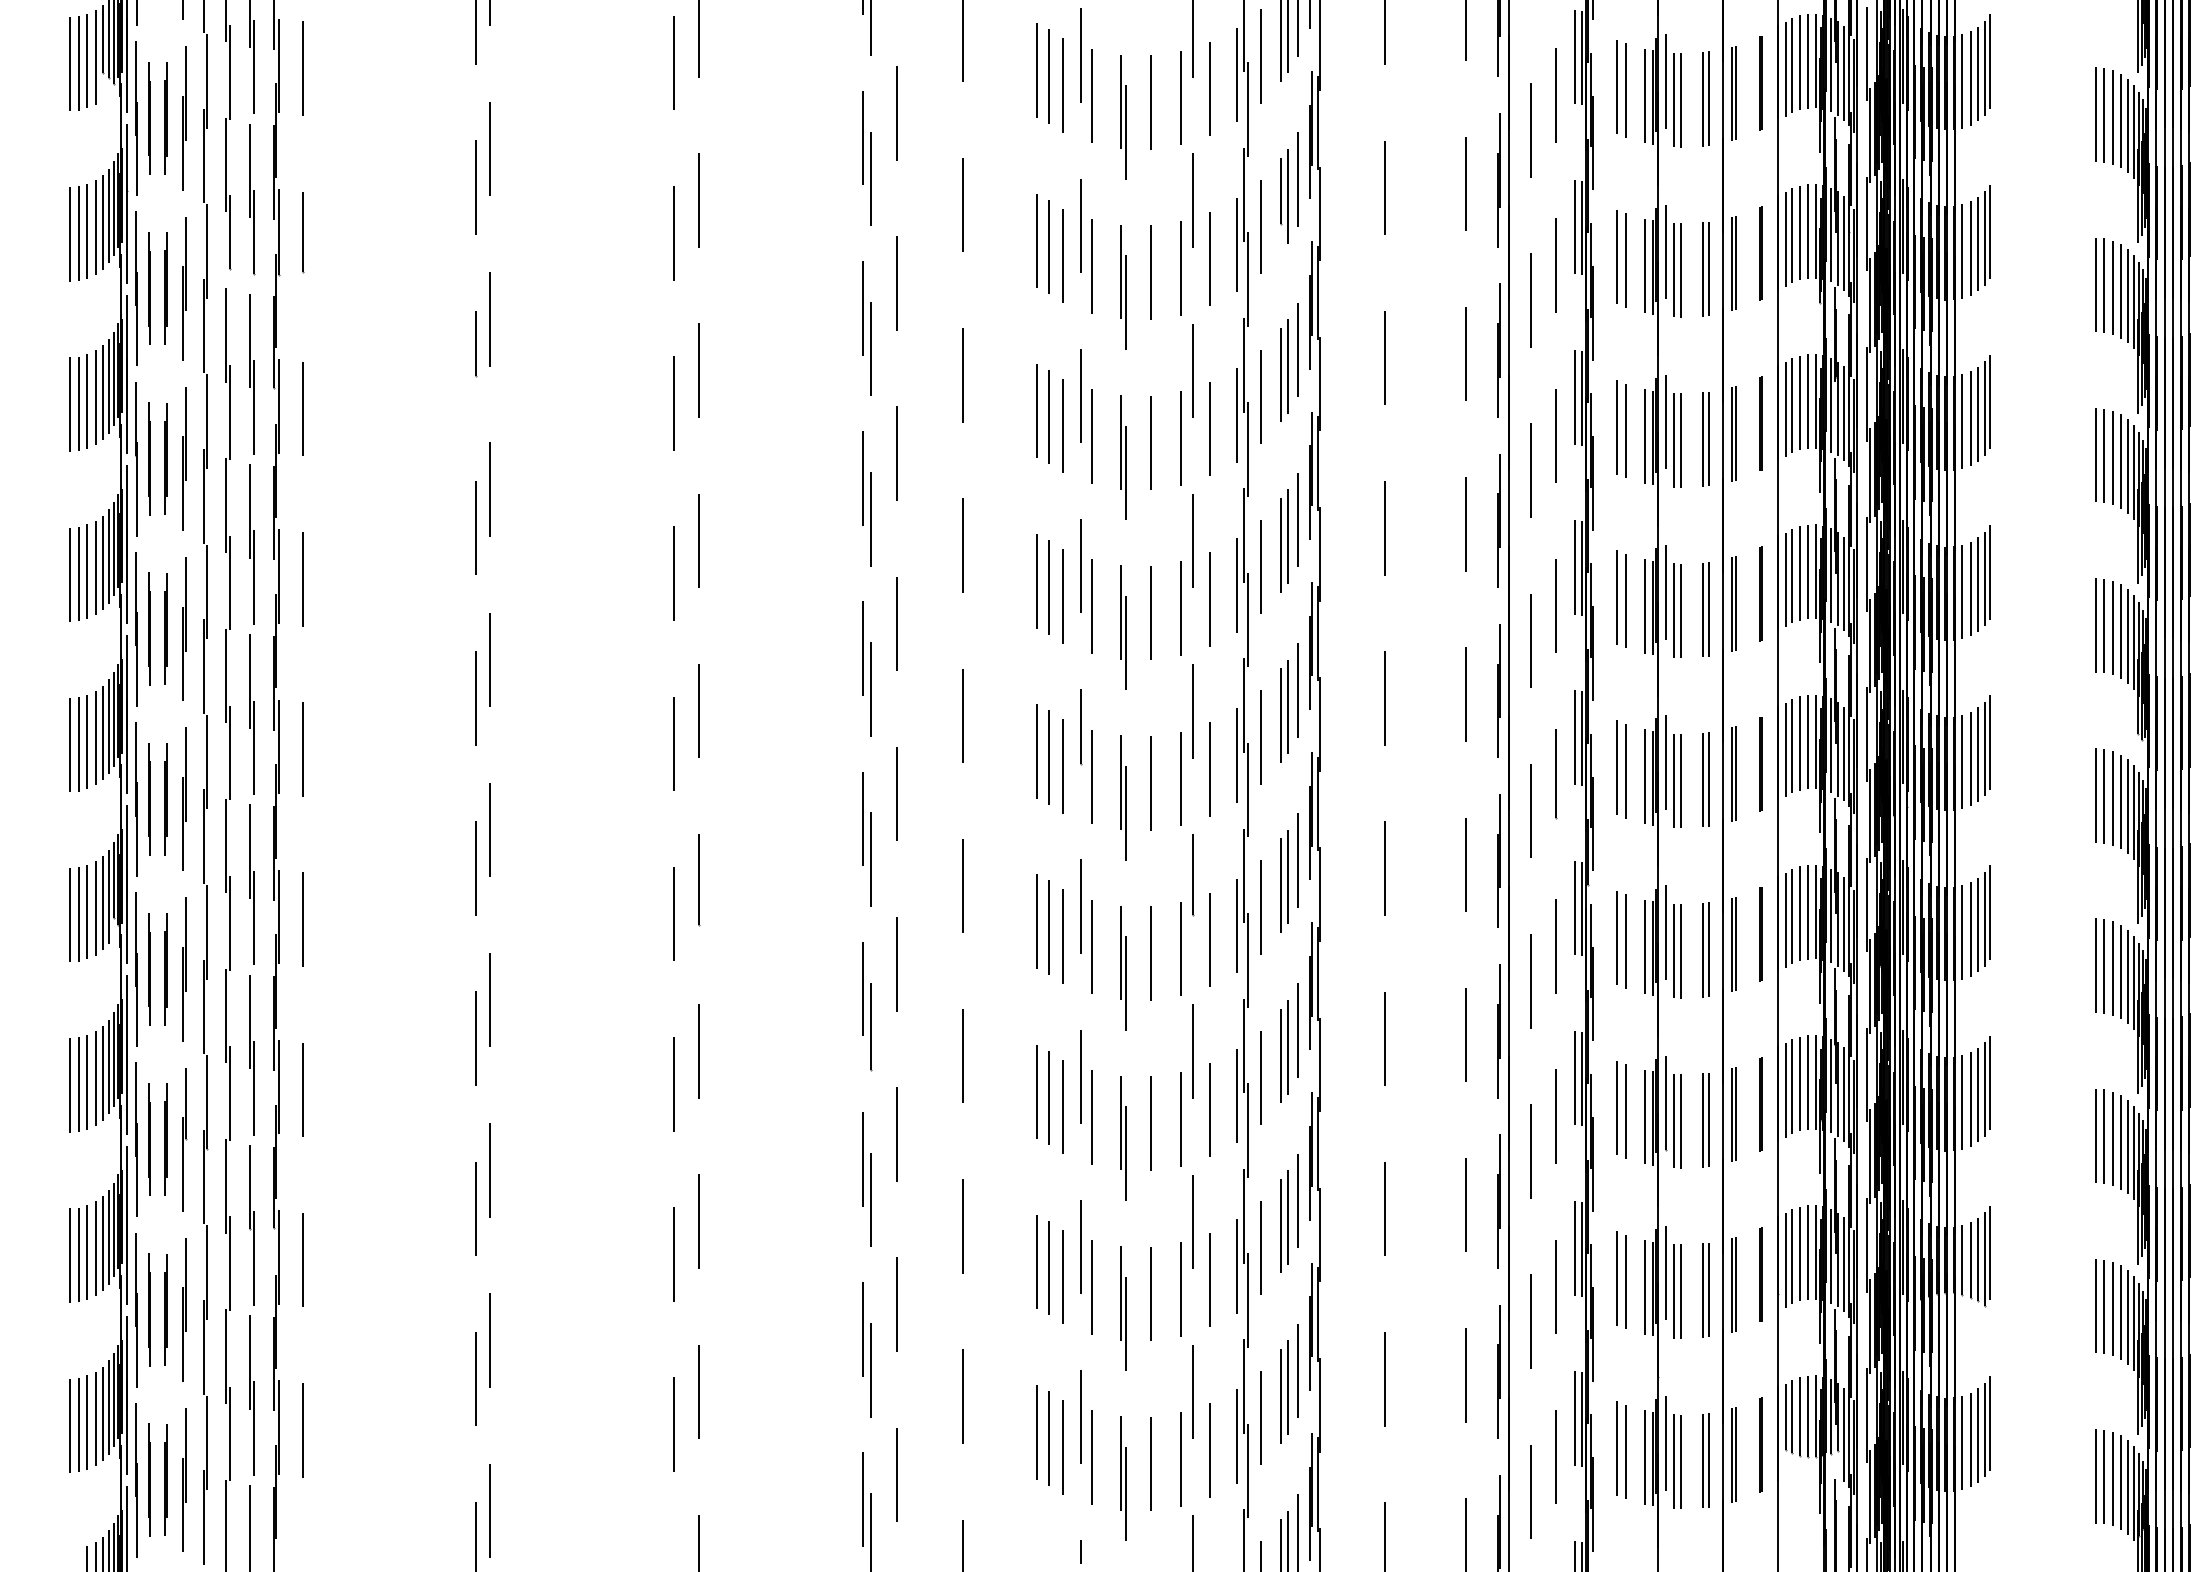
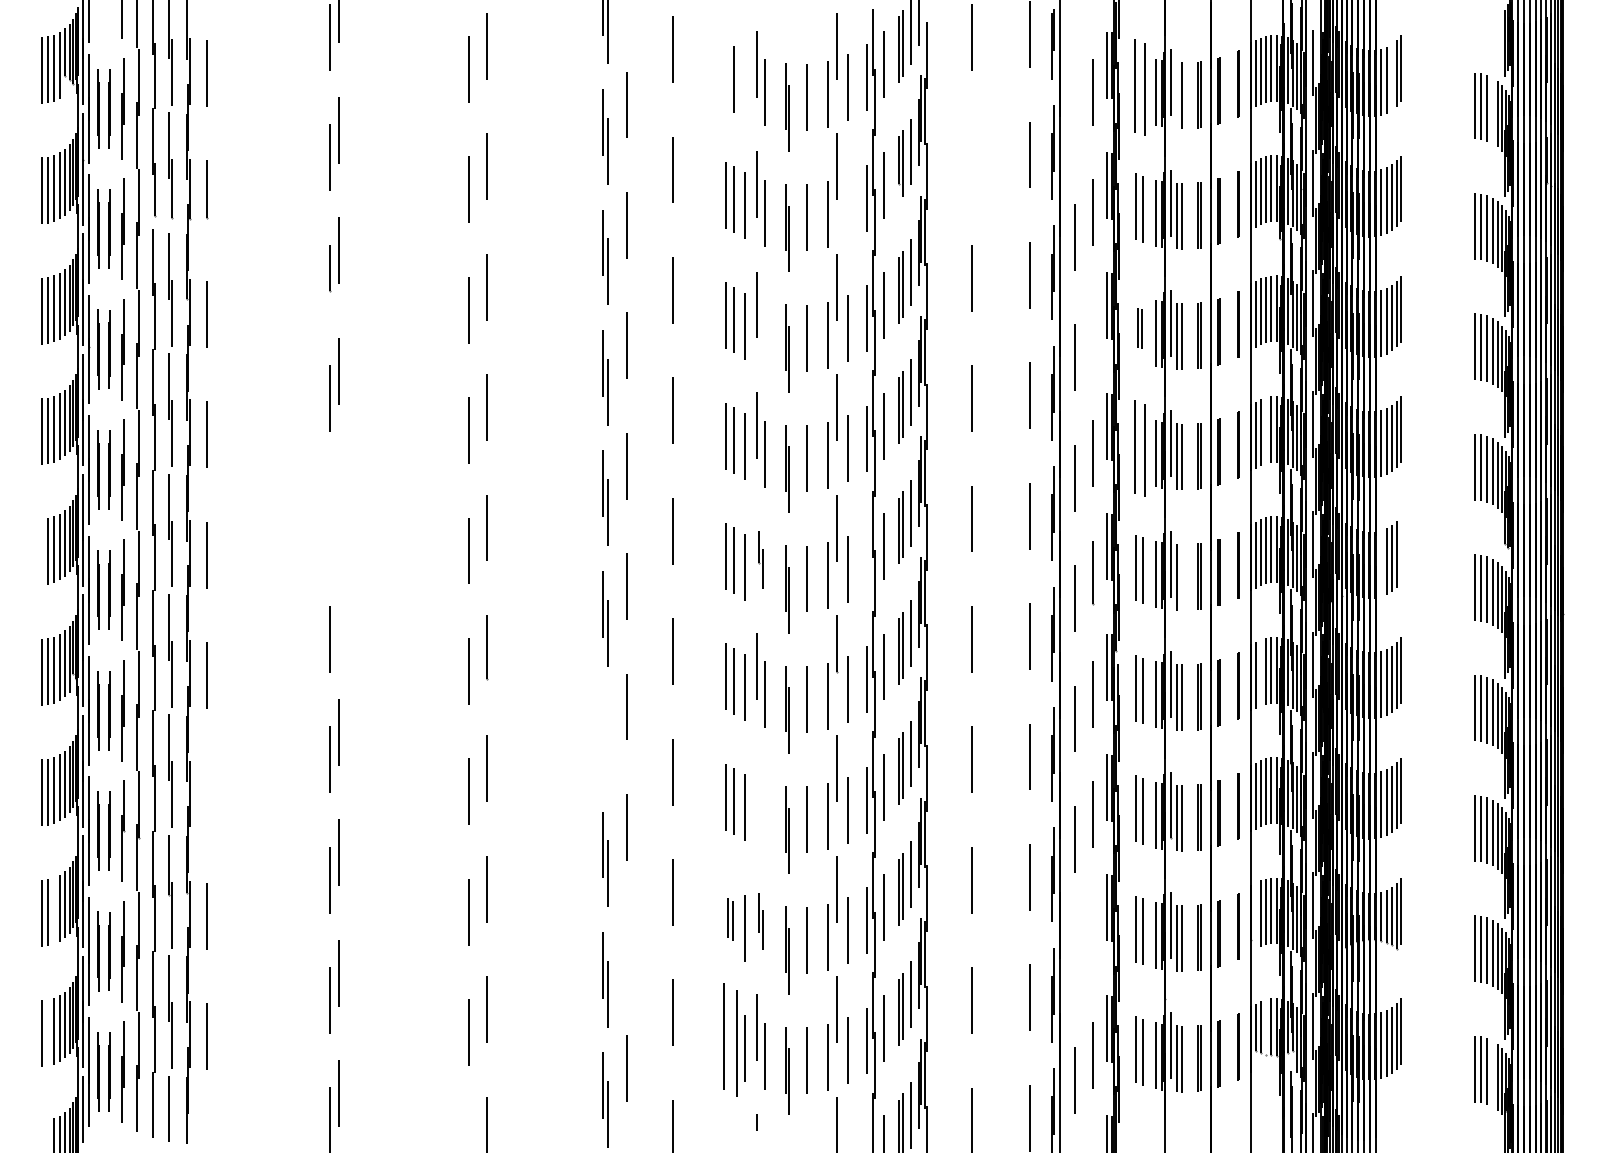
line: (1037, 70) -> (726, 74), removed
line: (1977, 72) -> (1391, 76), removed
line: (1062, 85) -> (744, 85), removed
part: (1621, 88) -> (1139, 87), size x1.4
line: (1673, 99) -> (1176, 95), removed
line: (2120, 121) -> (1492, 110), removed
line: (1530, 129) -> (1075, 116), removed
line: (1385, 187) -> (972, 157), removed
line: (1210, 258) -> (848, 207), removed
part: (1621, 429) -> (1139, 328), size x0.6
line: (1556, 434) -> (1093, 332), removed
line: (1091, 436) -> (764, 333), removed
line: (1799, 571) -> (1265, 429), removed
part: (1621, 598) -> (1139, 448), size x1.4
line: (490, 659) -> (339, 491), removed
line: (476, 697) -> (329, 518), removed
line: (1990, 741) -> (1400, 549), removed
line: (69, 744) -> (41, 551), removed
line: (1236, 754) -> (867, 558), removed
part: (1085, 755) -> (760, 559), size x0.6
line: (1962, 761) -> (1380, 563), removed
line: (1680, 781) -> (1181, 577), removed
line: (490, 829) -> (339, 611), removed
line: (1792, 915) -> (1260, 672), removed
part: (866, 1007) -> (605, 737), removed
line: (303, 1089) -> (207, 795), removed
part: (1085, 1096) -> (760, 800), removed
line: (87, 1251) -> (54, 910), removed
line: (1785, 1260) -> (1255, 916), removed
part: (1041, 1264) -> (729, 919), size x0.6
part: (1085, 1267) -> (760, 921), size x0.6
line: (1556, 1285) -> (1093, 934), removed
line: (896, 1304) -> (626, 947), removed
line: (1530, 1321) -> (1075, 959), removed
line: (1799, 1415) -> (1265, 1026), removed
line: (79, 1424) -> (48, 1032), removed
part: (1041, 1435) -> (729, 1040), size x1.6
line: (2120, 1482) -> (1492, 1073), removed

